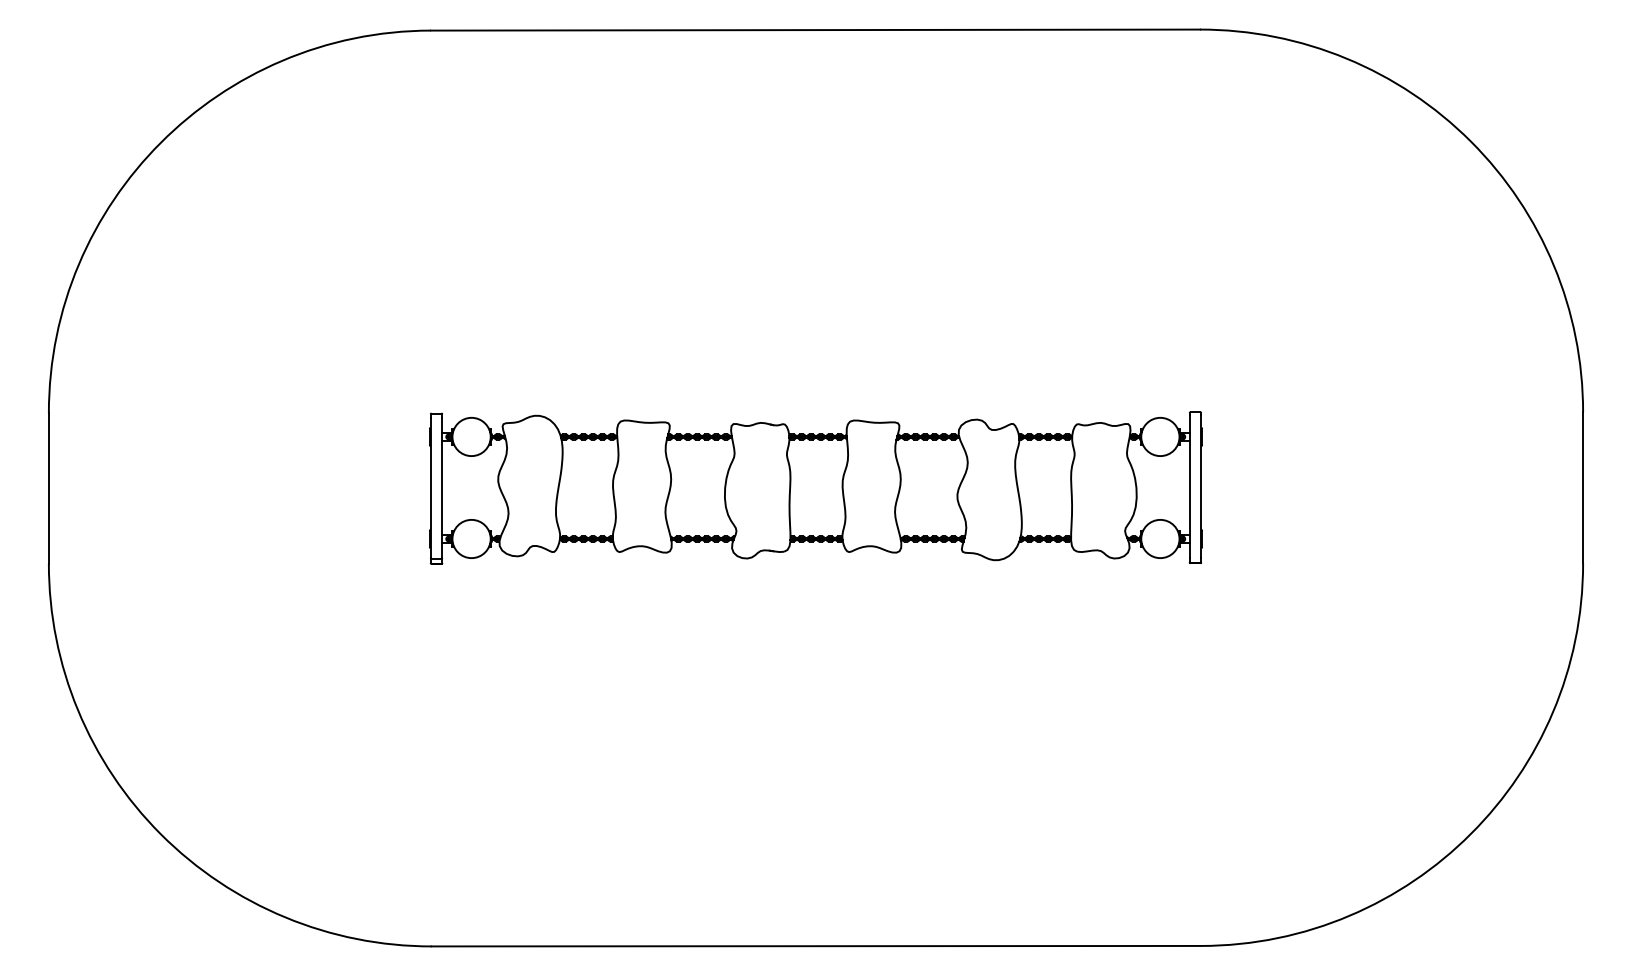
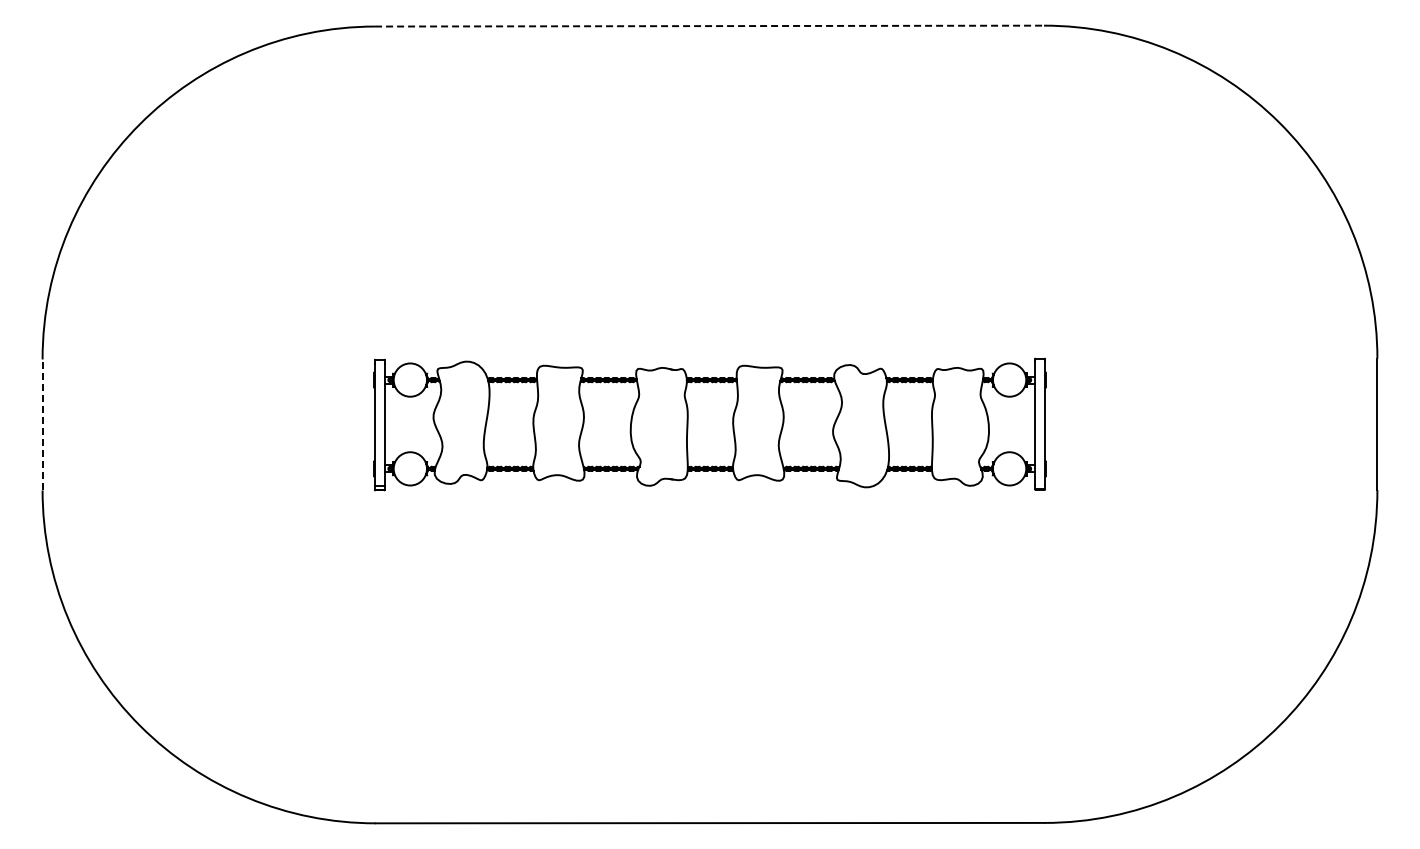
line: (816, 30) -> (710, 26), solid -> dashed
line: (48, 488) -> (42, 424), solid -> dashed

